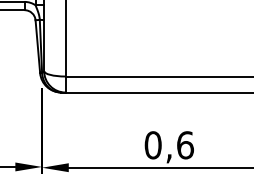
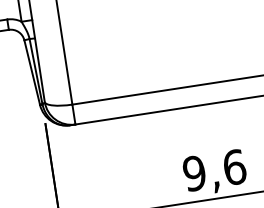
text: (152, 145) -> (193, 173), 0,6 -> 9,6

